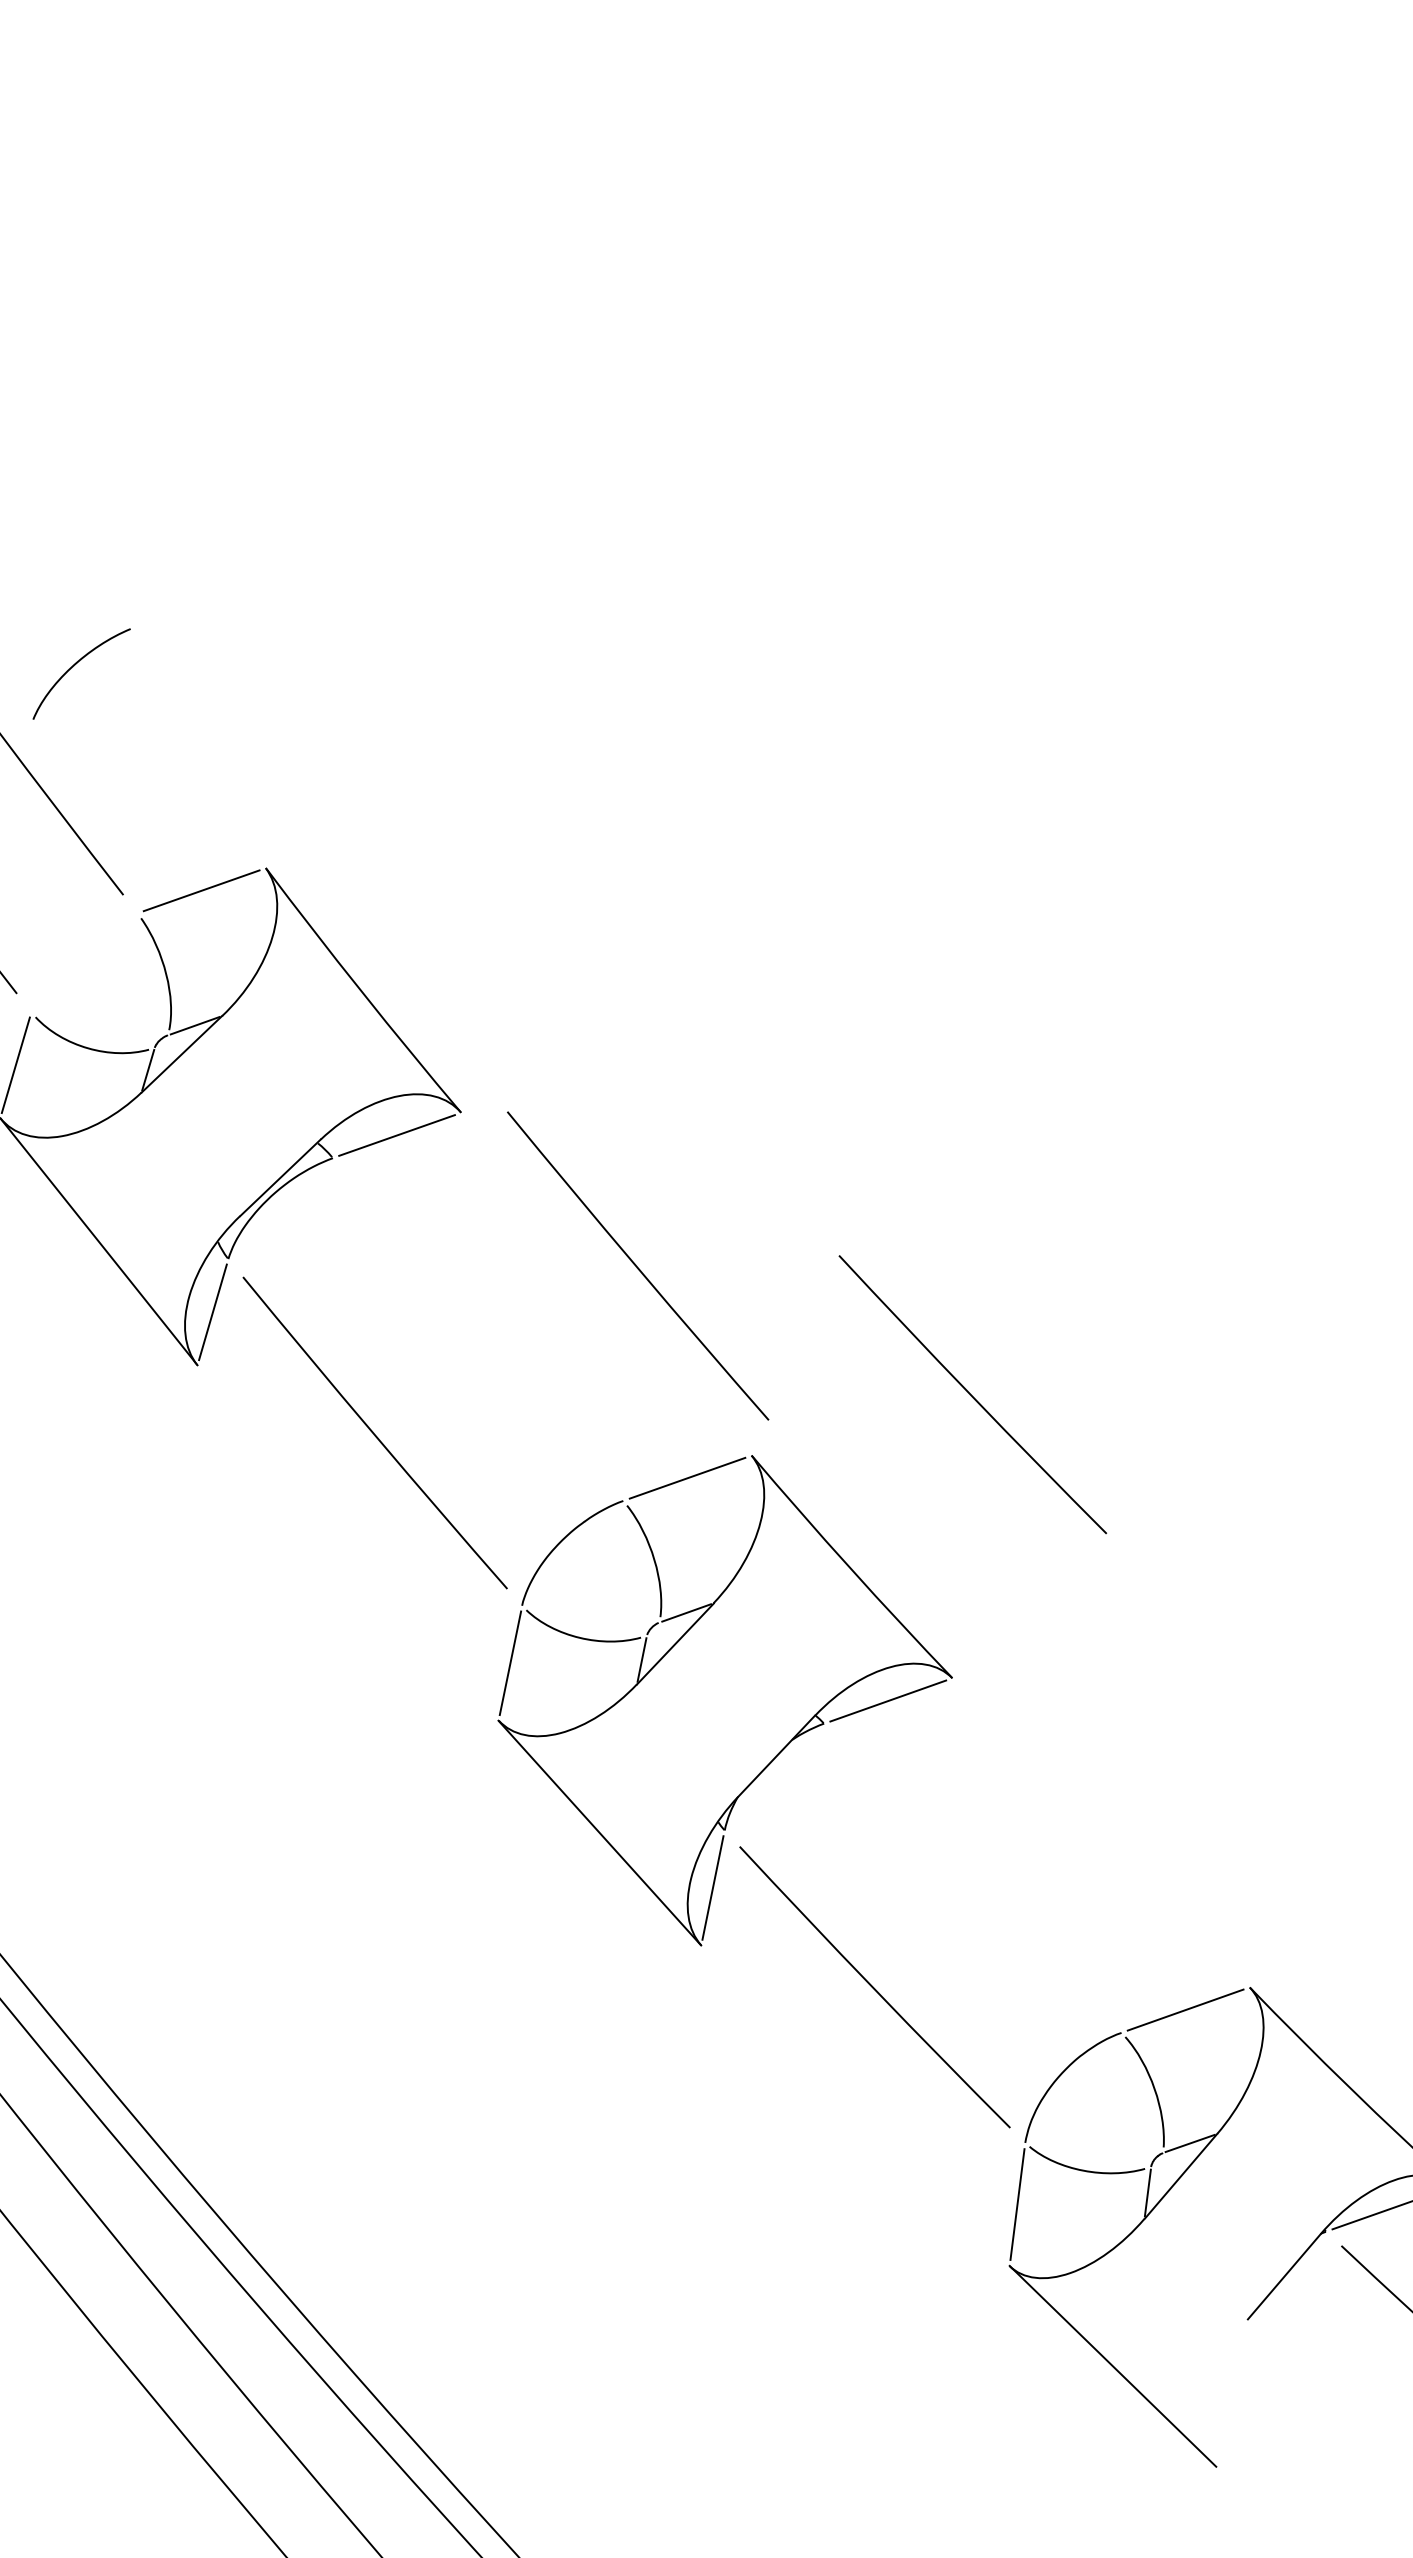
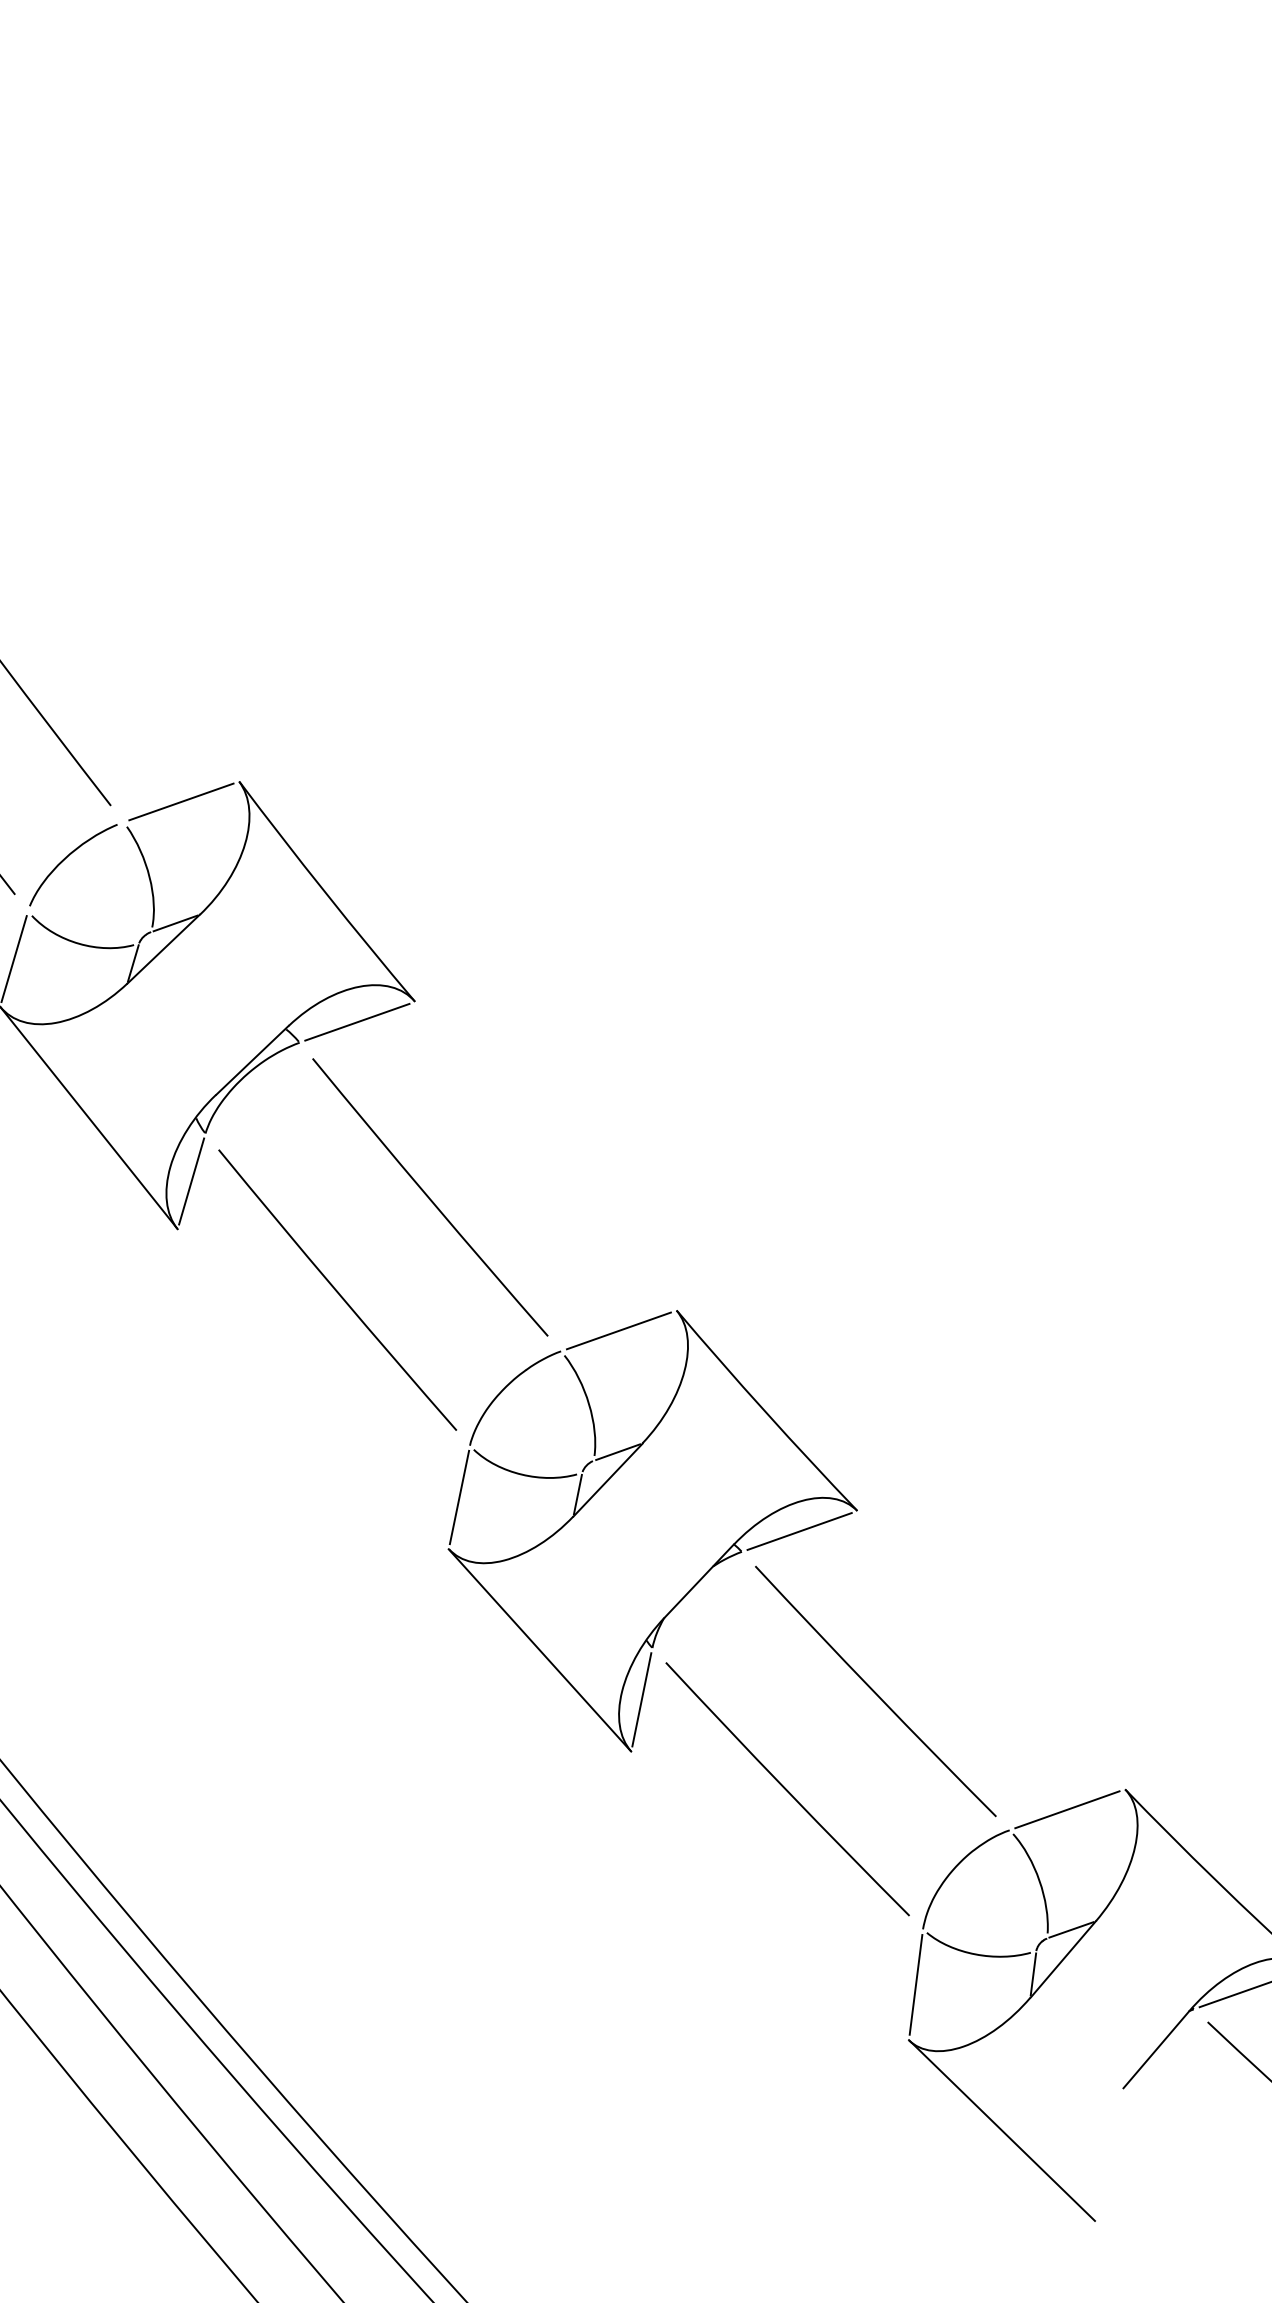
curve: (74, 666) -> (66, 858), moved
curve: (637, 1266) -> (429, 1197), moved
curve: (971, 1394) -> (874, 1691), moved

